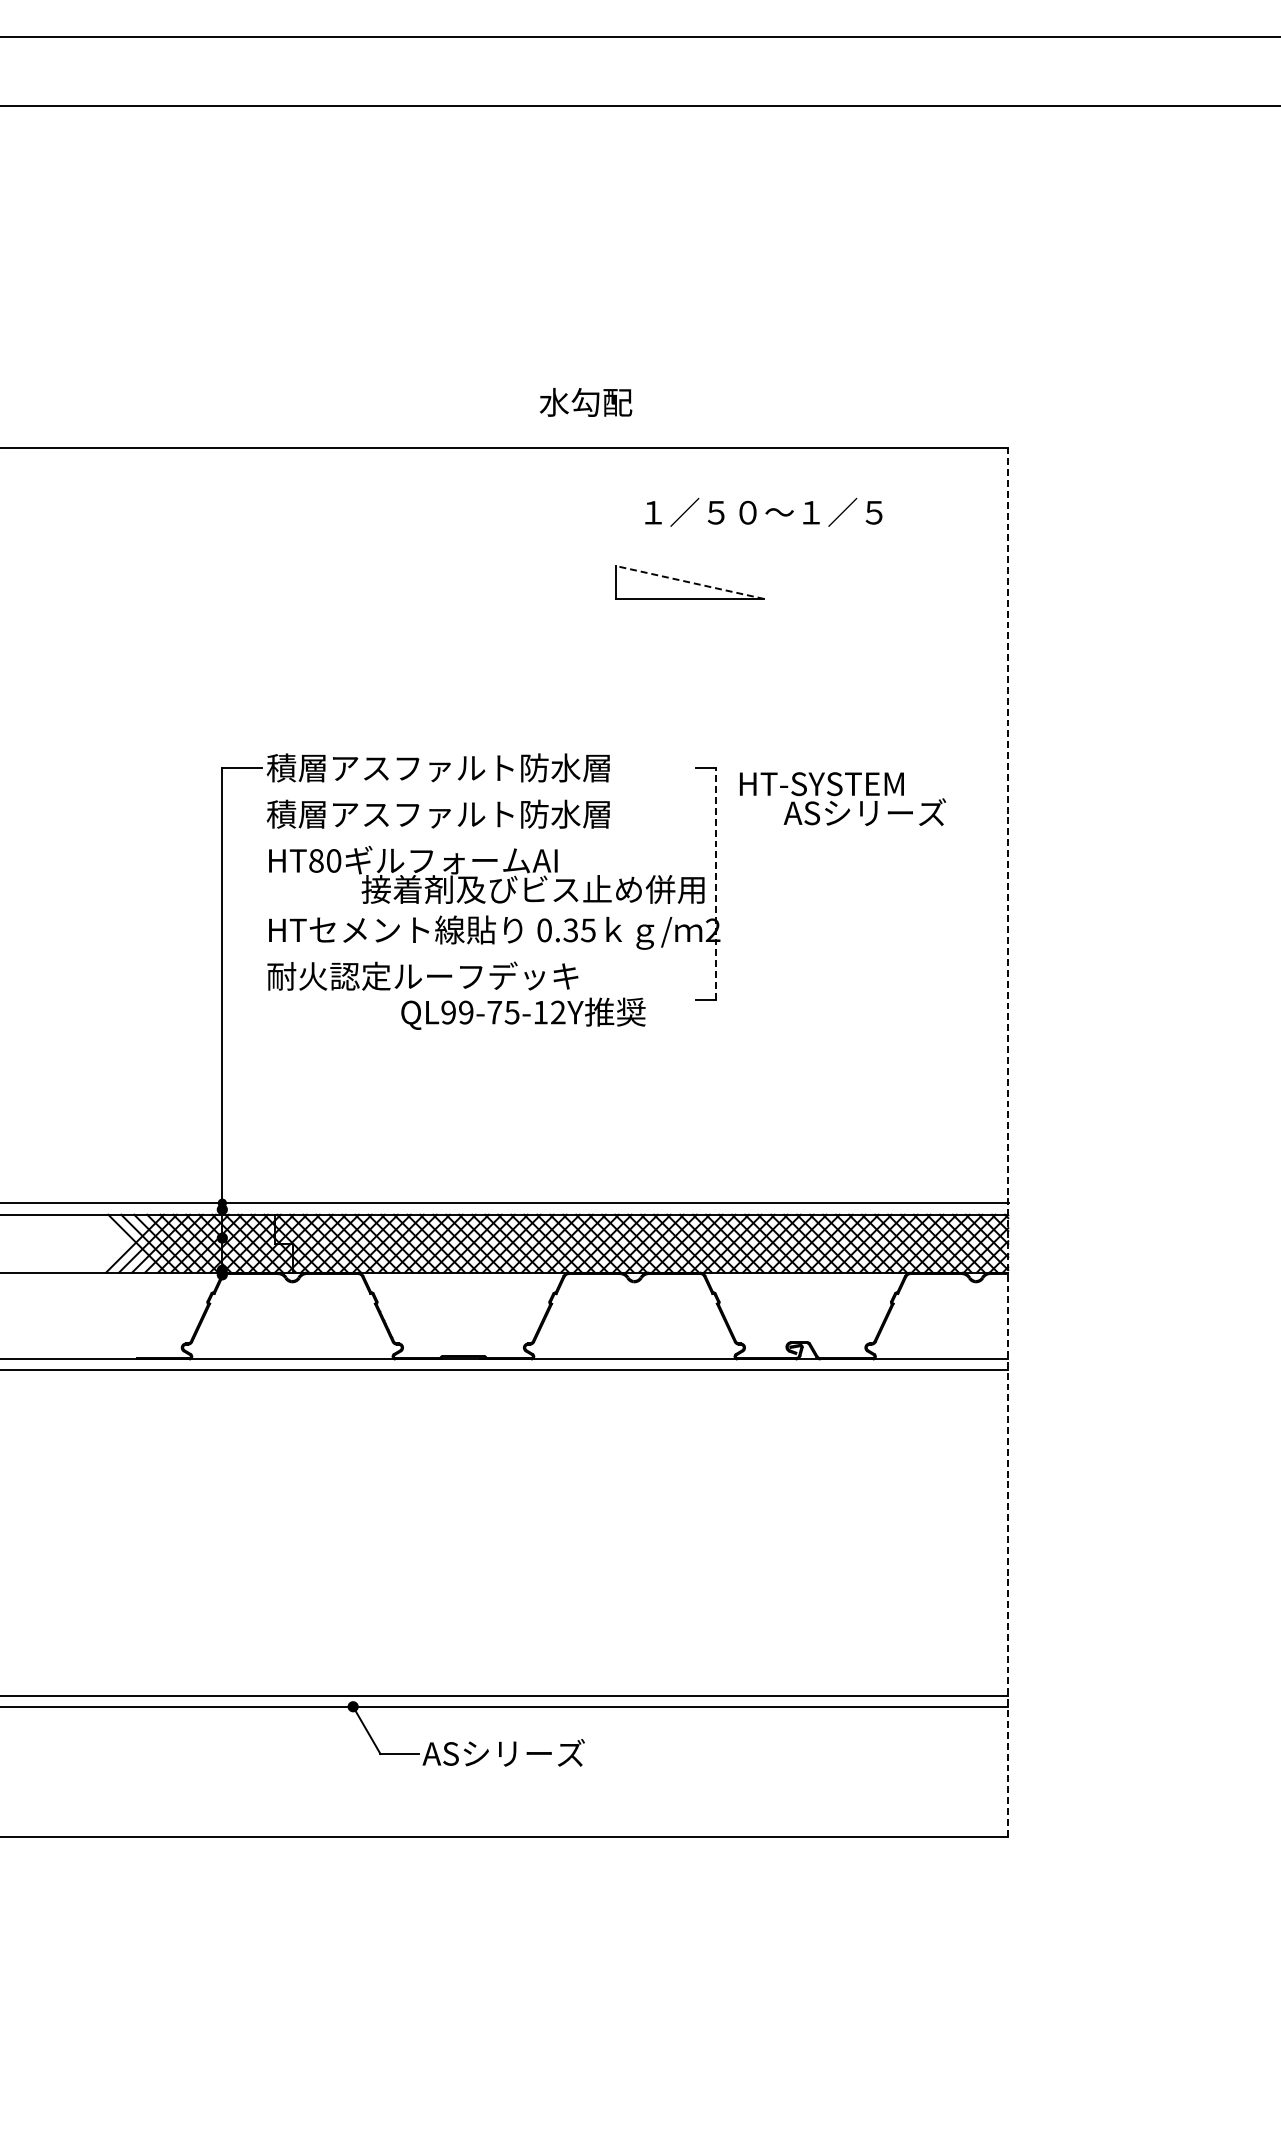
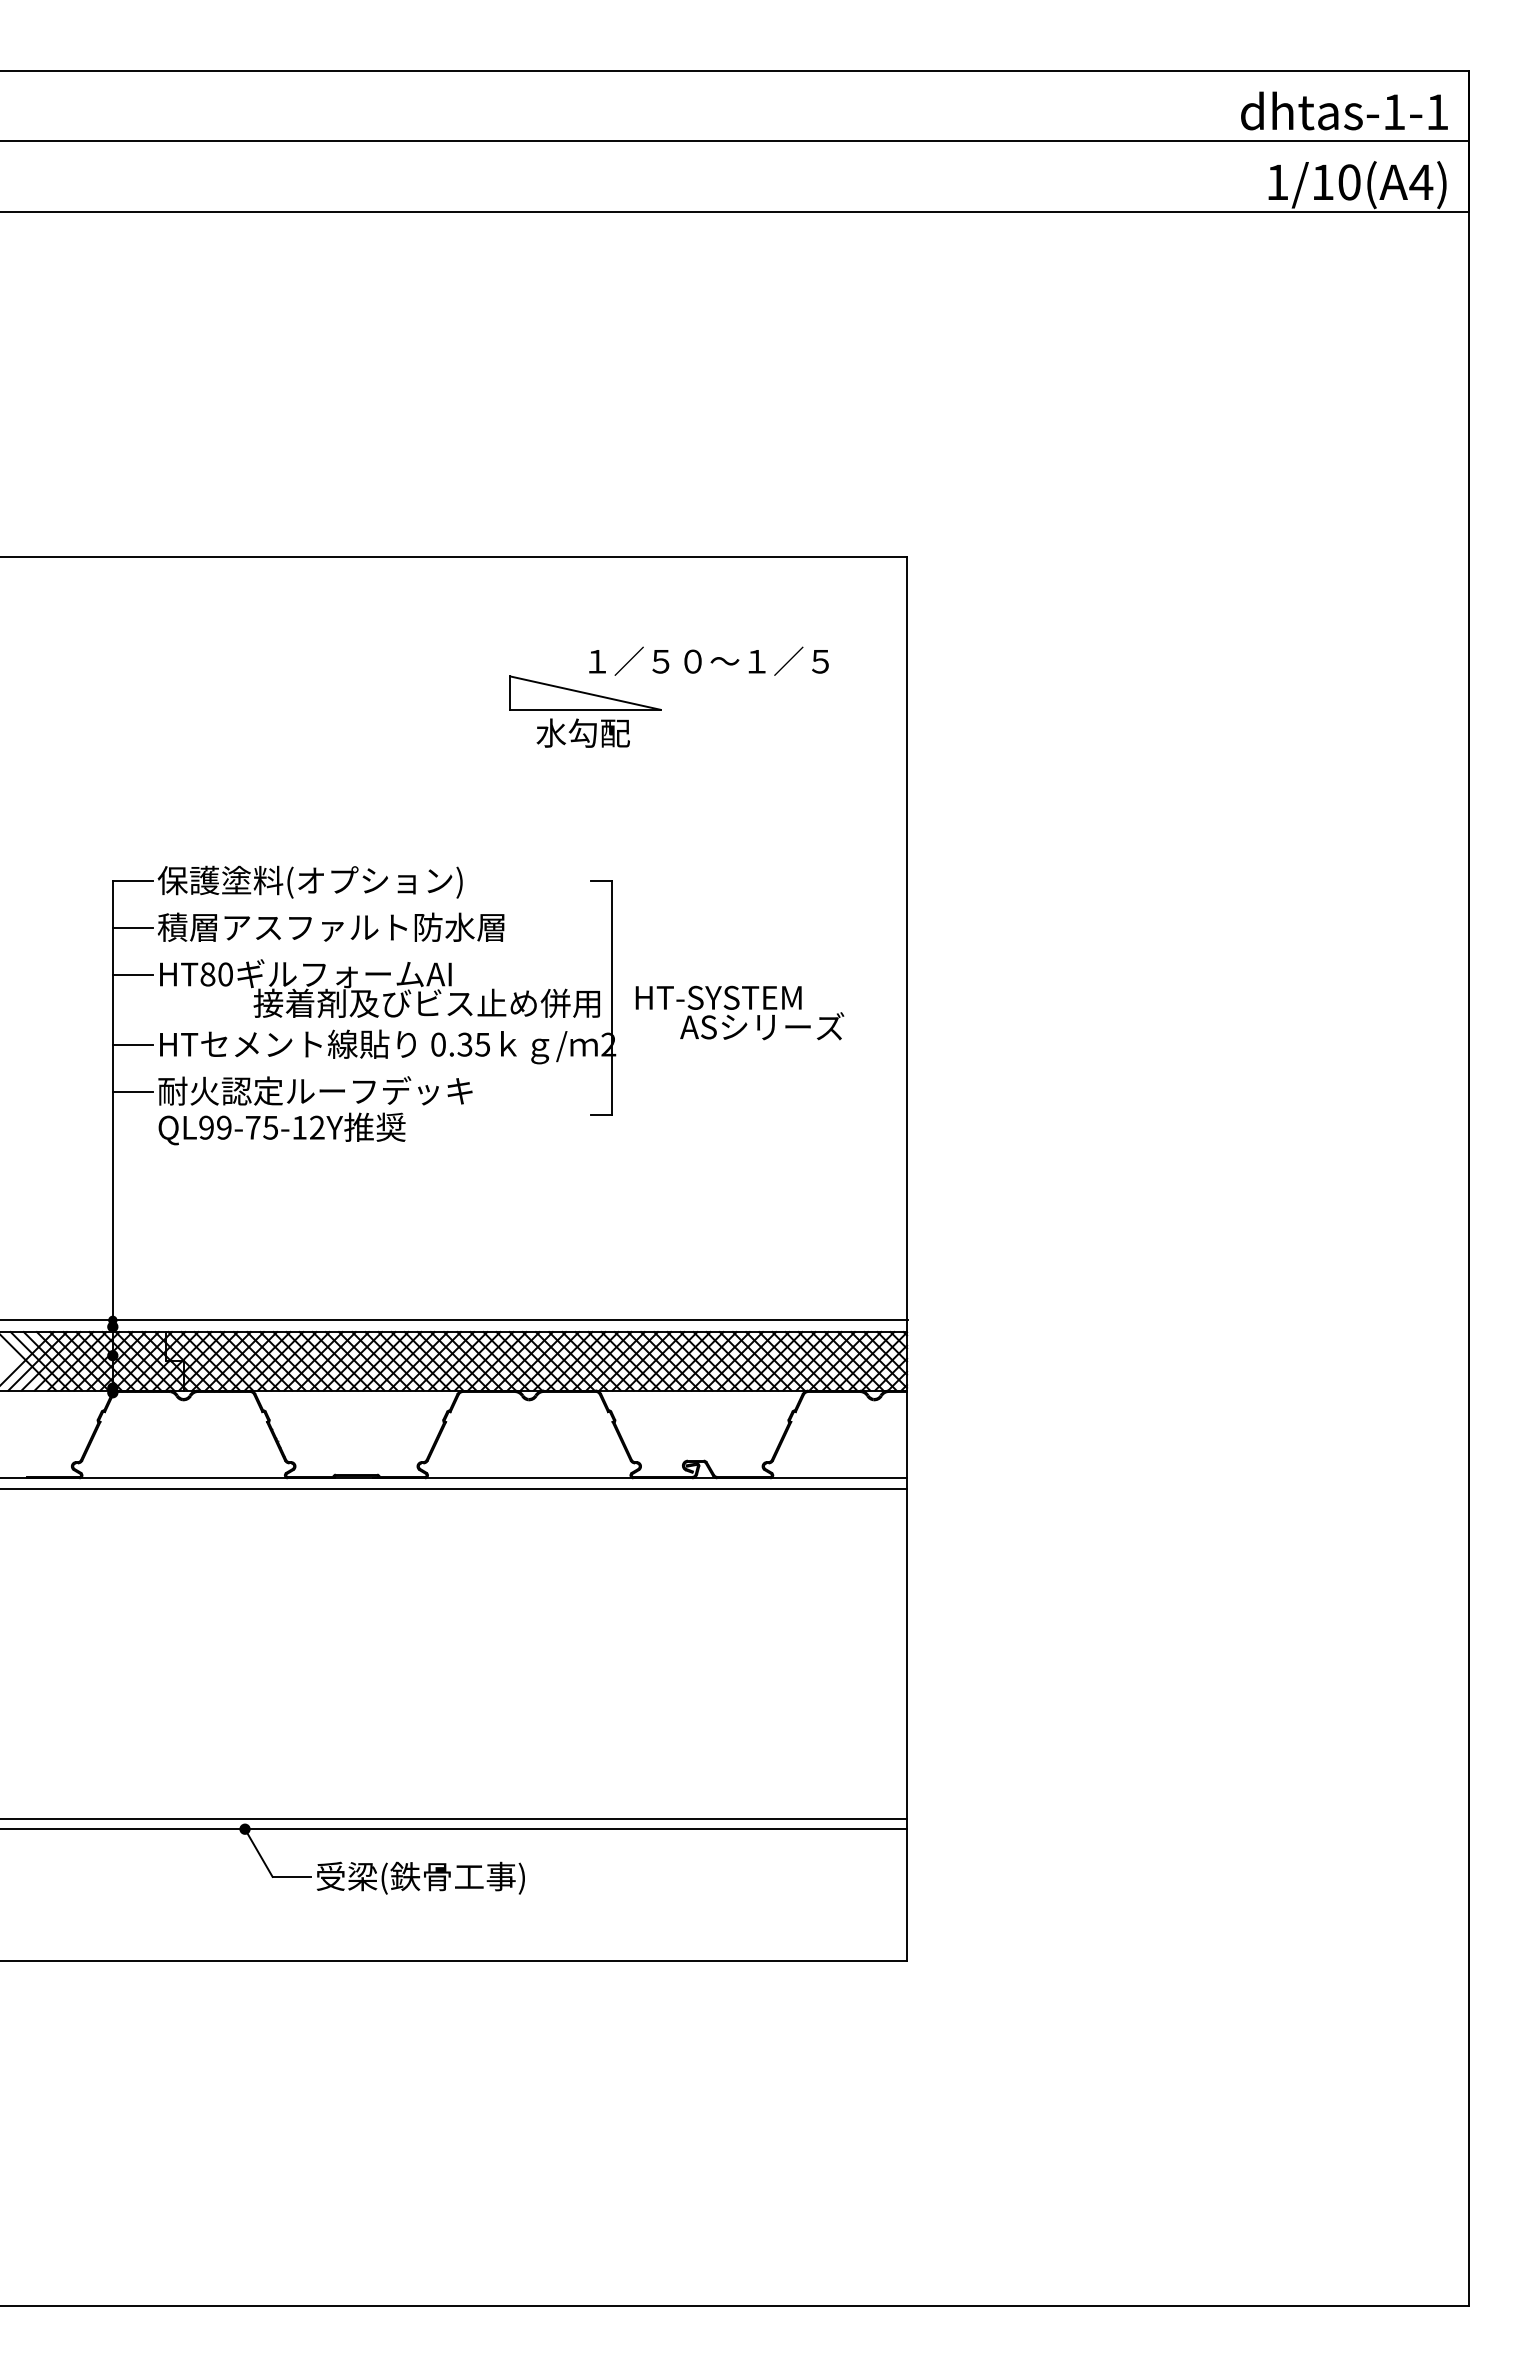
text: (585, 401) -> (582, 732), moved
text: (763, 511) -> (708, 660), moved
line: (690, 582) -> (585, 693), dashed -> solid
text: (437, 768) -> (330, 881), 積層アスファルト防水層 -> 保護塗料(オプション)
text: (842, 798) -> (739, 1012), moved
line: (241, 814) -> (132, 927), added
line: (241, 860) -> (132, 974), added
line: (715, 883) -> (611, 997), dashed -> solid
line: (241, 930) -> (132, 1044), added
line: (241, 976) -> (132, 1091), added
text: (522, 1013) -> (281, 1128), moved
line: (1008, 1141) -> (907, 1258), dashed -> solid
text: (525, 1754) -> (419, 1877), ASシリーズ -> 受梁(鉄骨工事)

